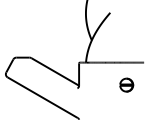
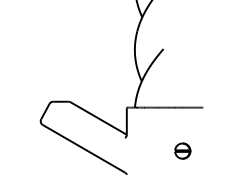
part: (126, 84) -> (182, 150), moved

